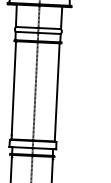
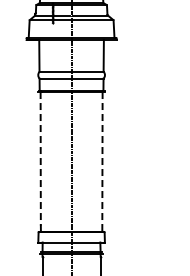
line: (13, 88) -> (40, 158), solid -> dashed
line: (57, 92) -> (102, 161), solid -> dashed

